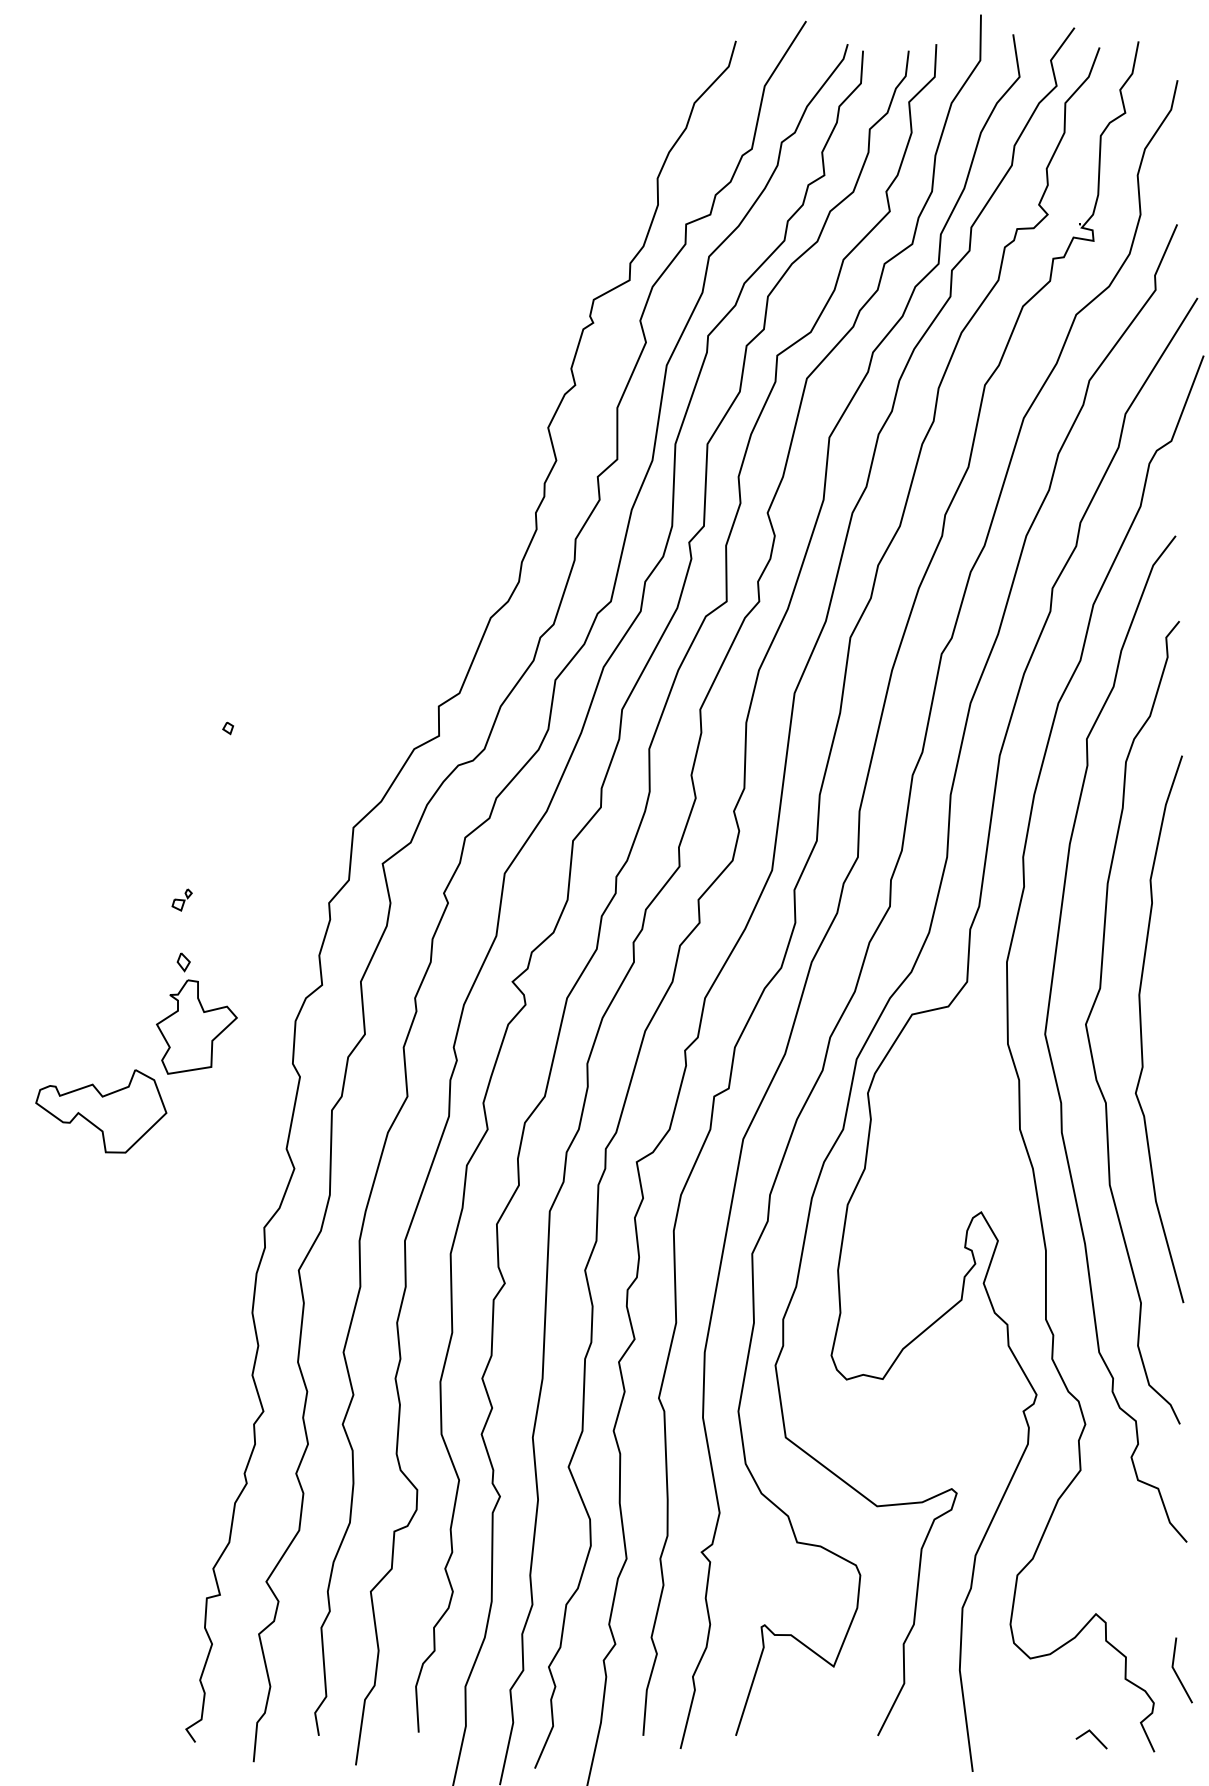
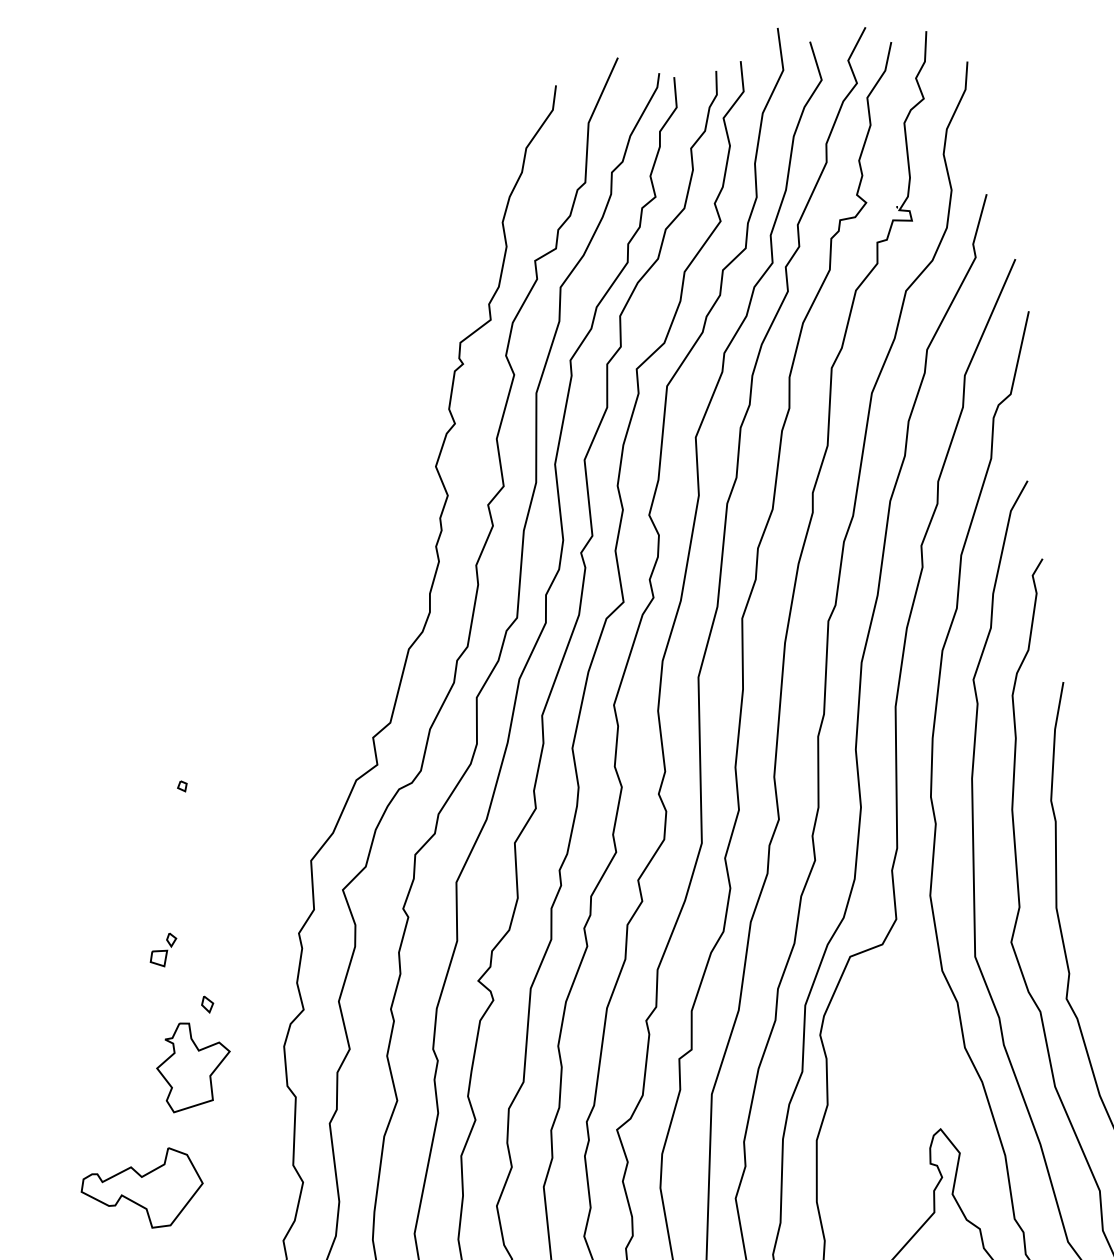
part: (181, 899) -> (162, 950), size x1.6
part: (183, 962) -> (207, 1004), moved
part: (101, 1111) -> (142, 1190), moved

